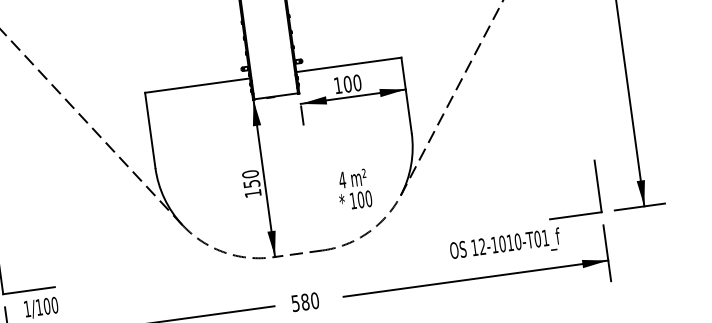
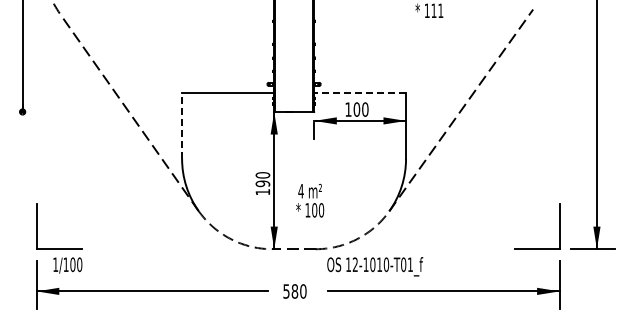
line: (349, 65) -> (360, 93), solid -> dashed
line: (150, 130) -> (182, 126), solid -> dashed
text: (251, 183) -> (262, 183), 150 -> 190
text: (354, 189) -> (310, 200), moved
text: (505, 245) -> (375, 266), moved

